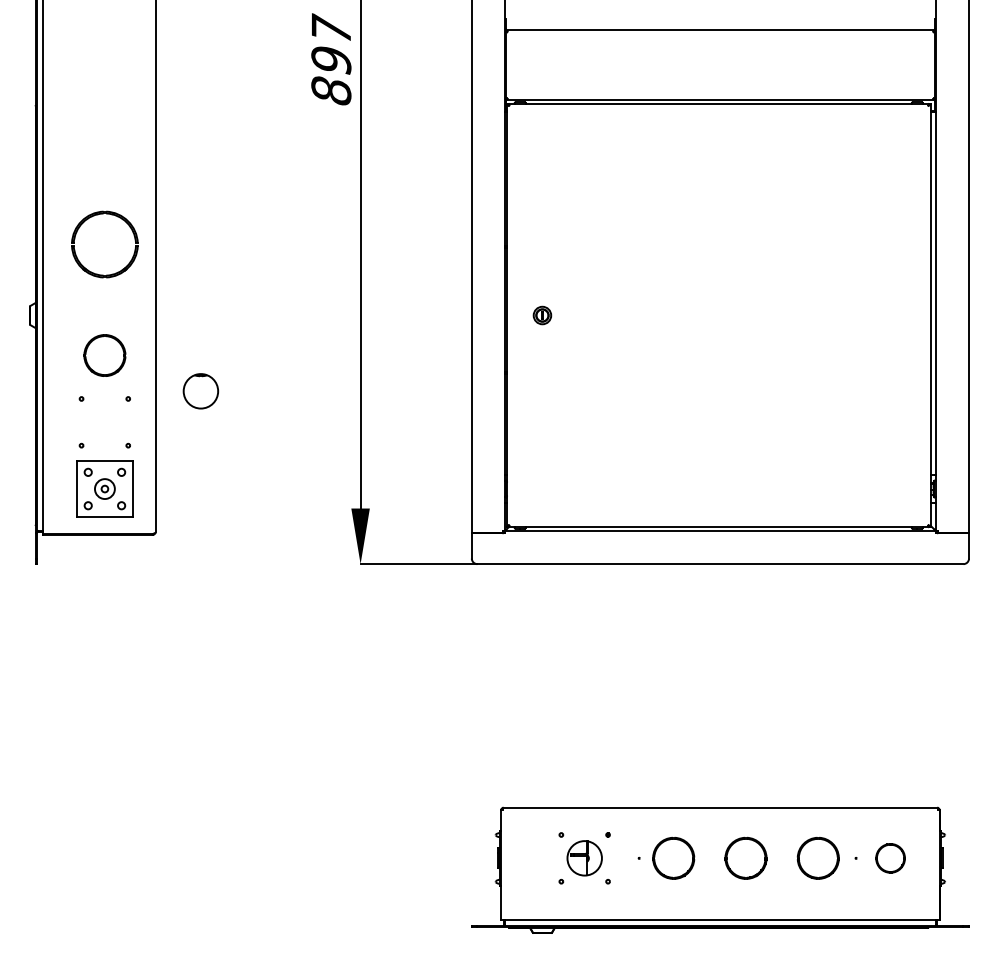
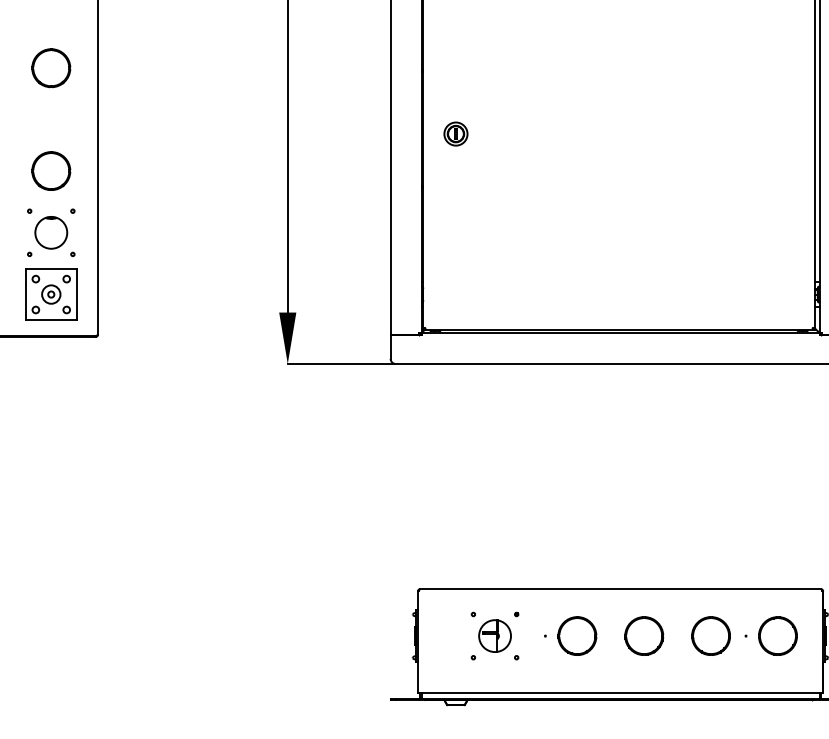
part: (104, 243) -> (50, 67), size x0.62
part: (542, 315) -> (456, 134), size x1.43
part: (200, 391) -> (50, 233), moved
part: (890, 858) -> (777, 636), size x1.43

